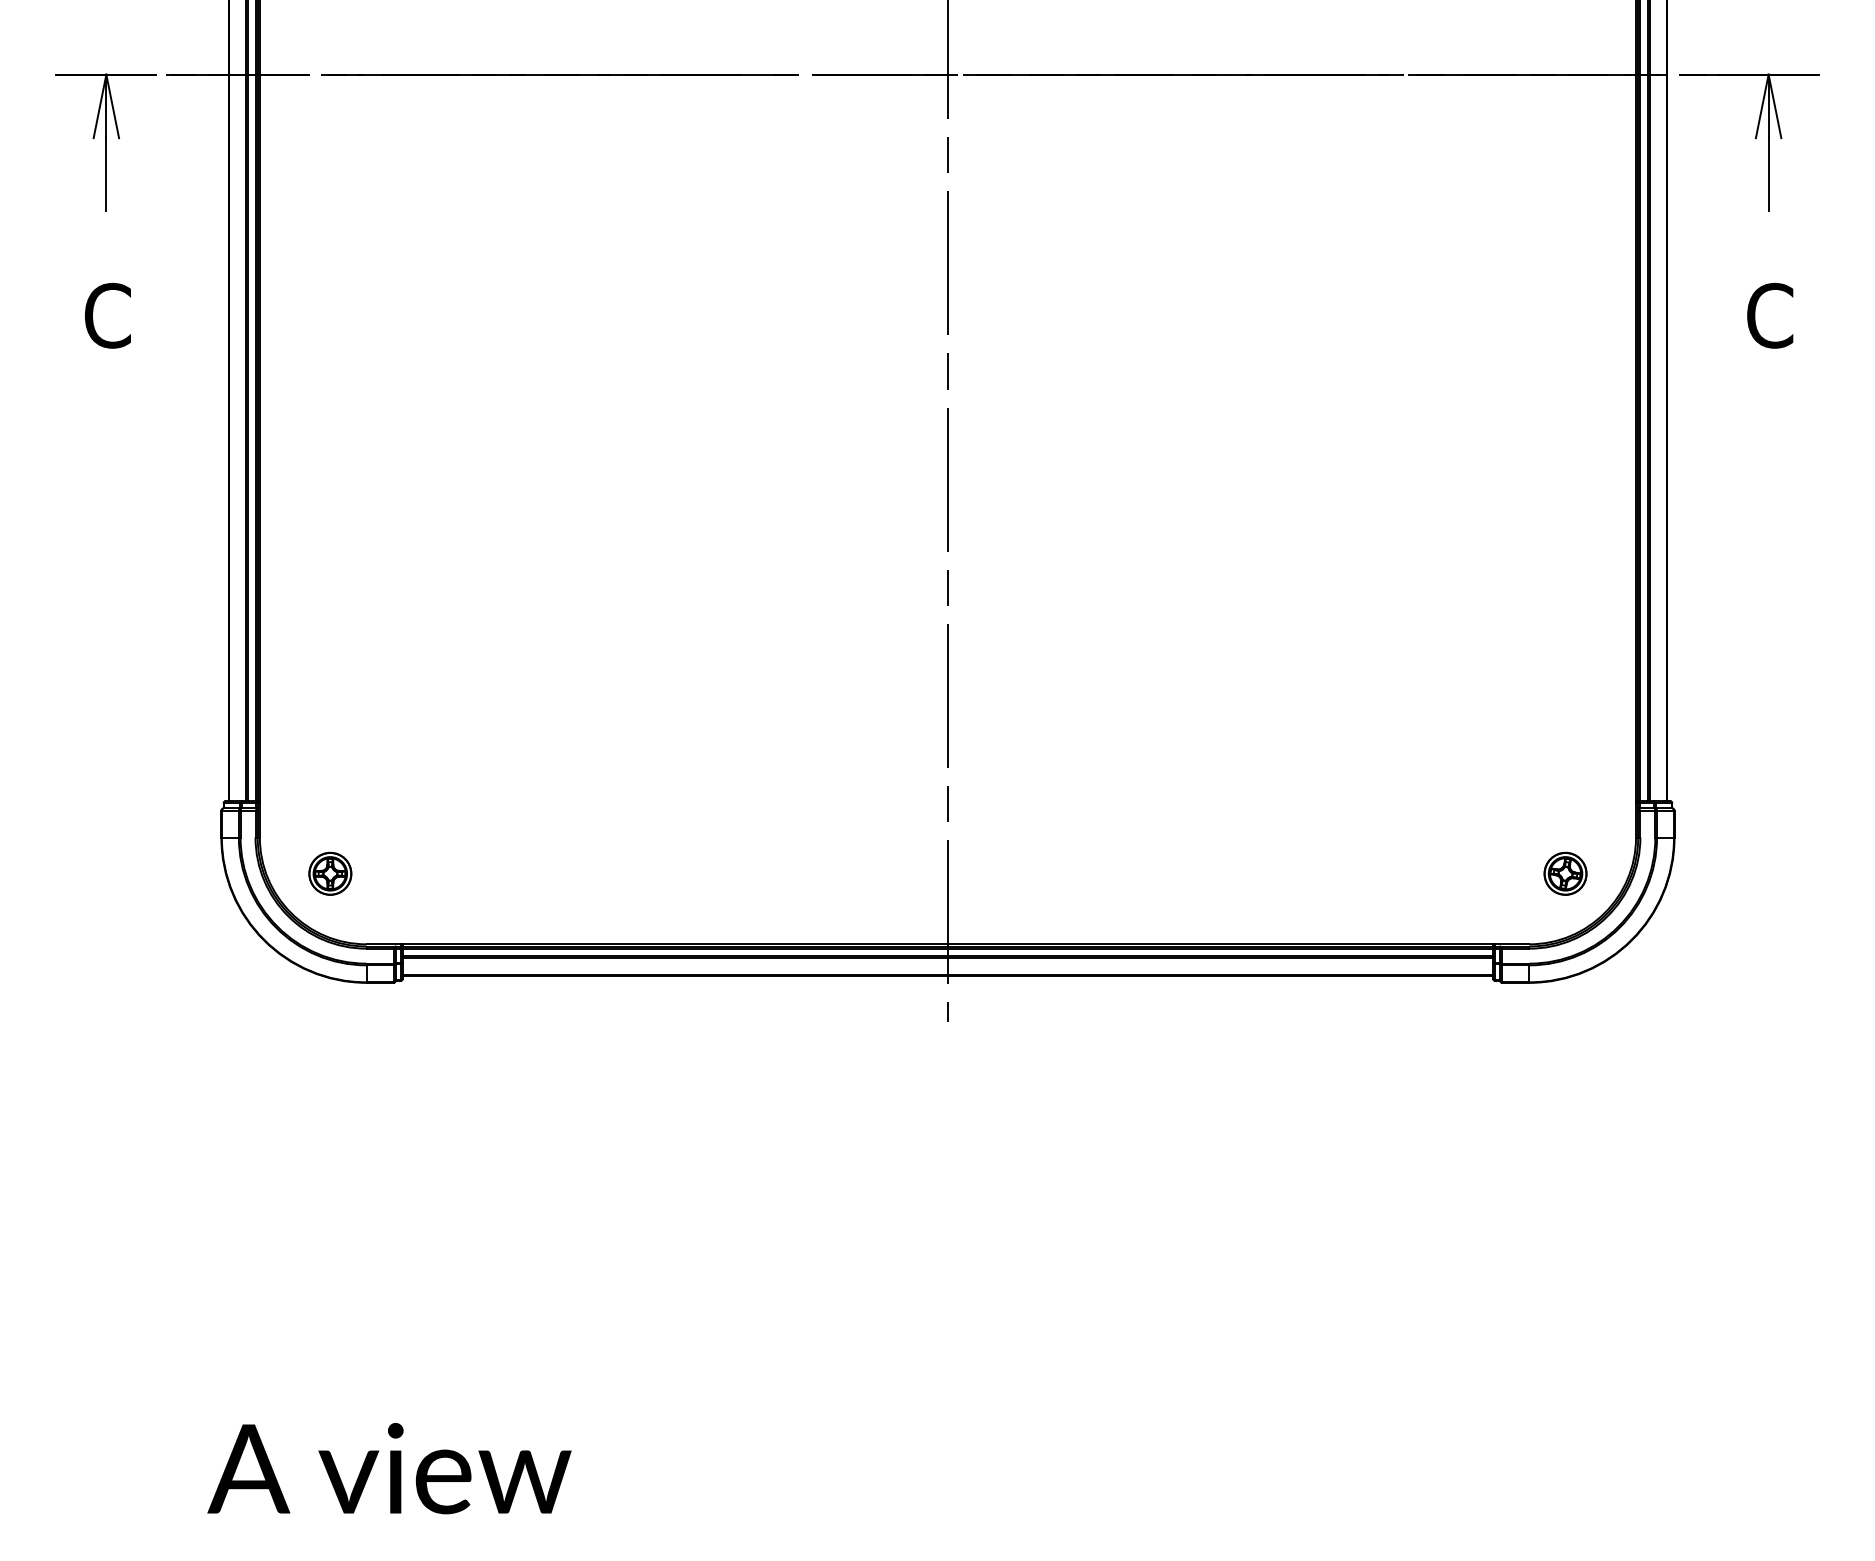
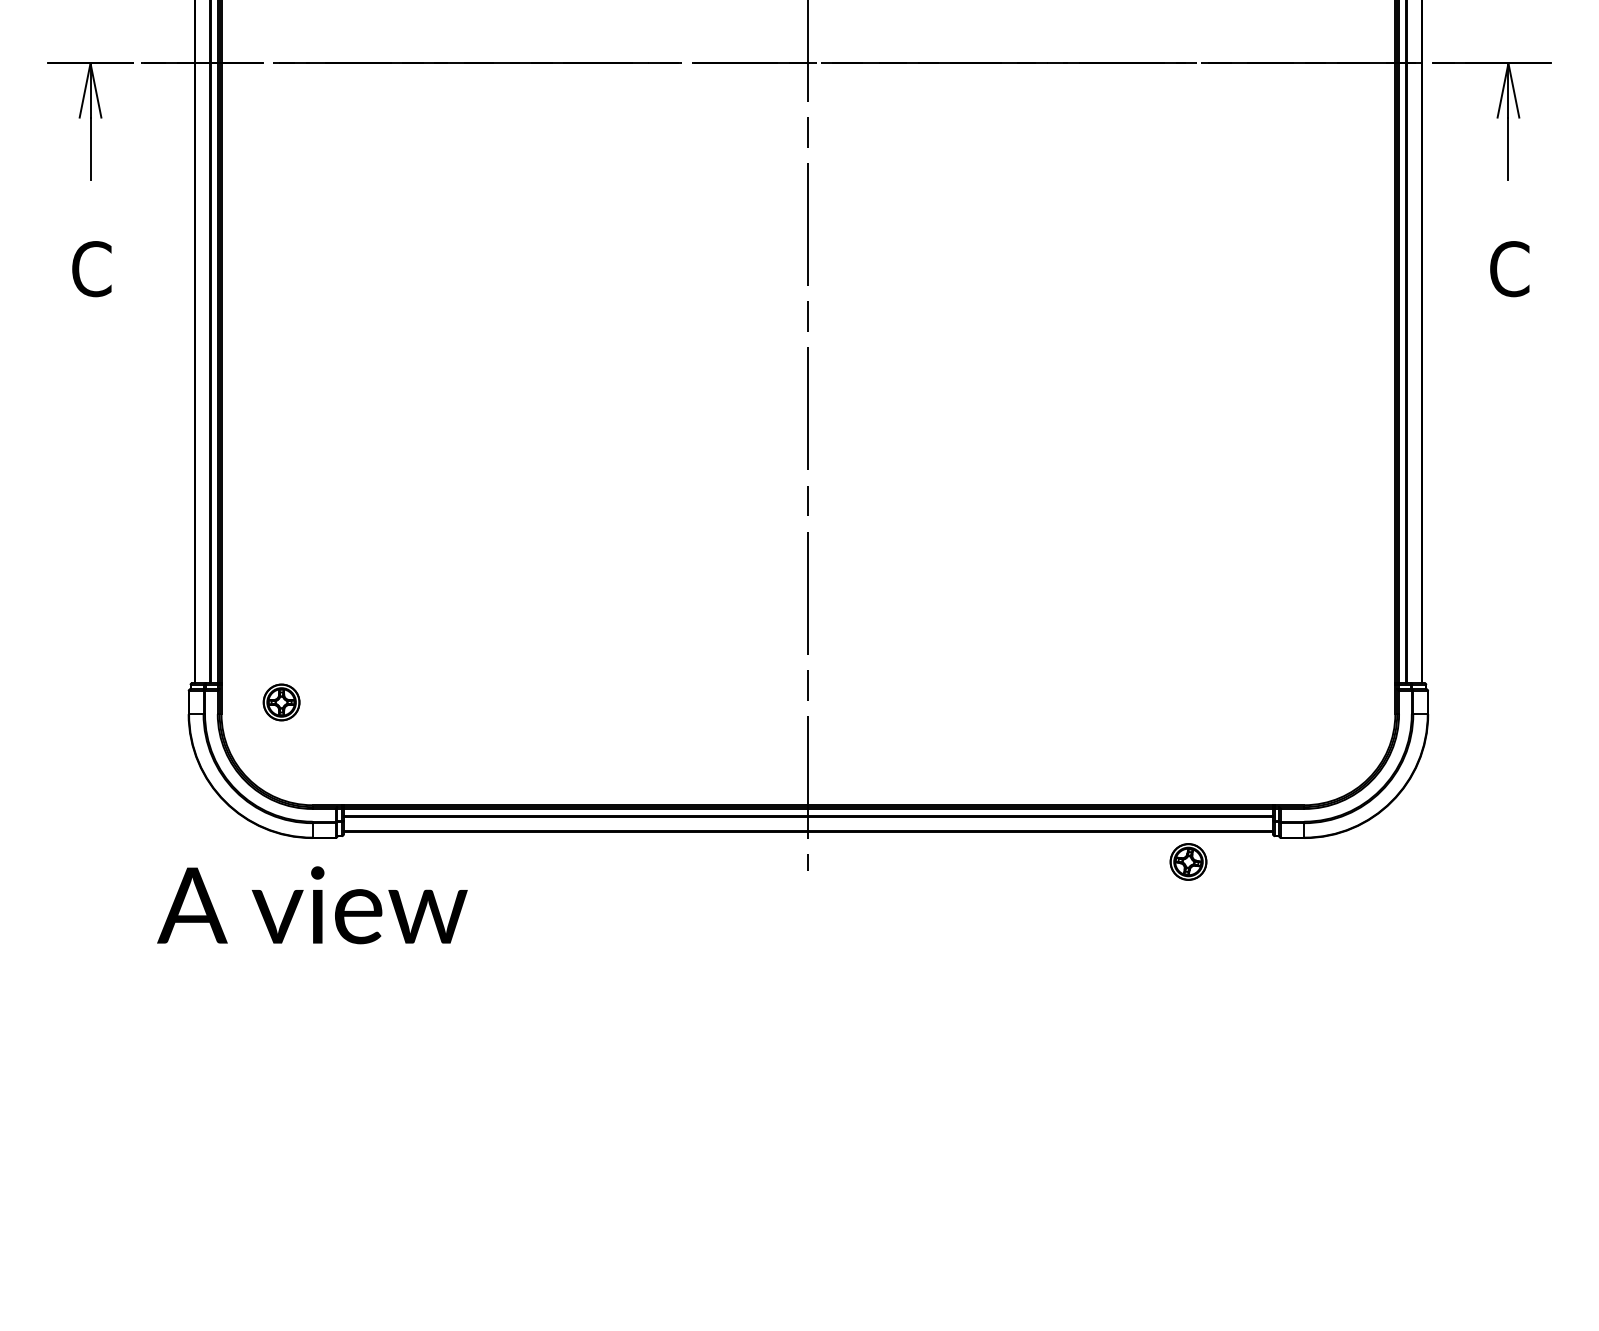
part: (330, 873) -> (281, 702), moved
part: (1565, 873) -> (1188, 861), moved
text: (389, 1468) -> (312, 905), moved

